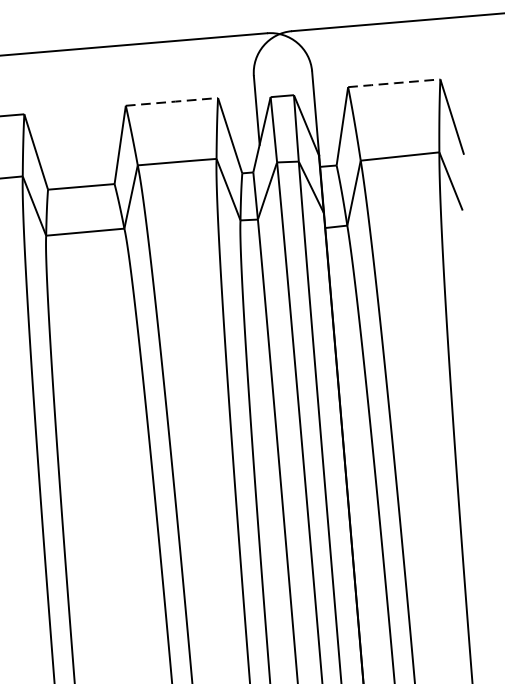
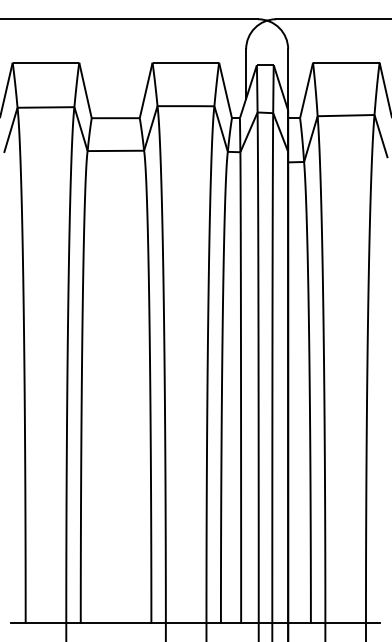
line: (394, 82) -> (346, 62), dashed -> solid
line: (172, 101) -> (186, 62), dashed -> solid

